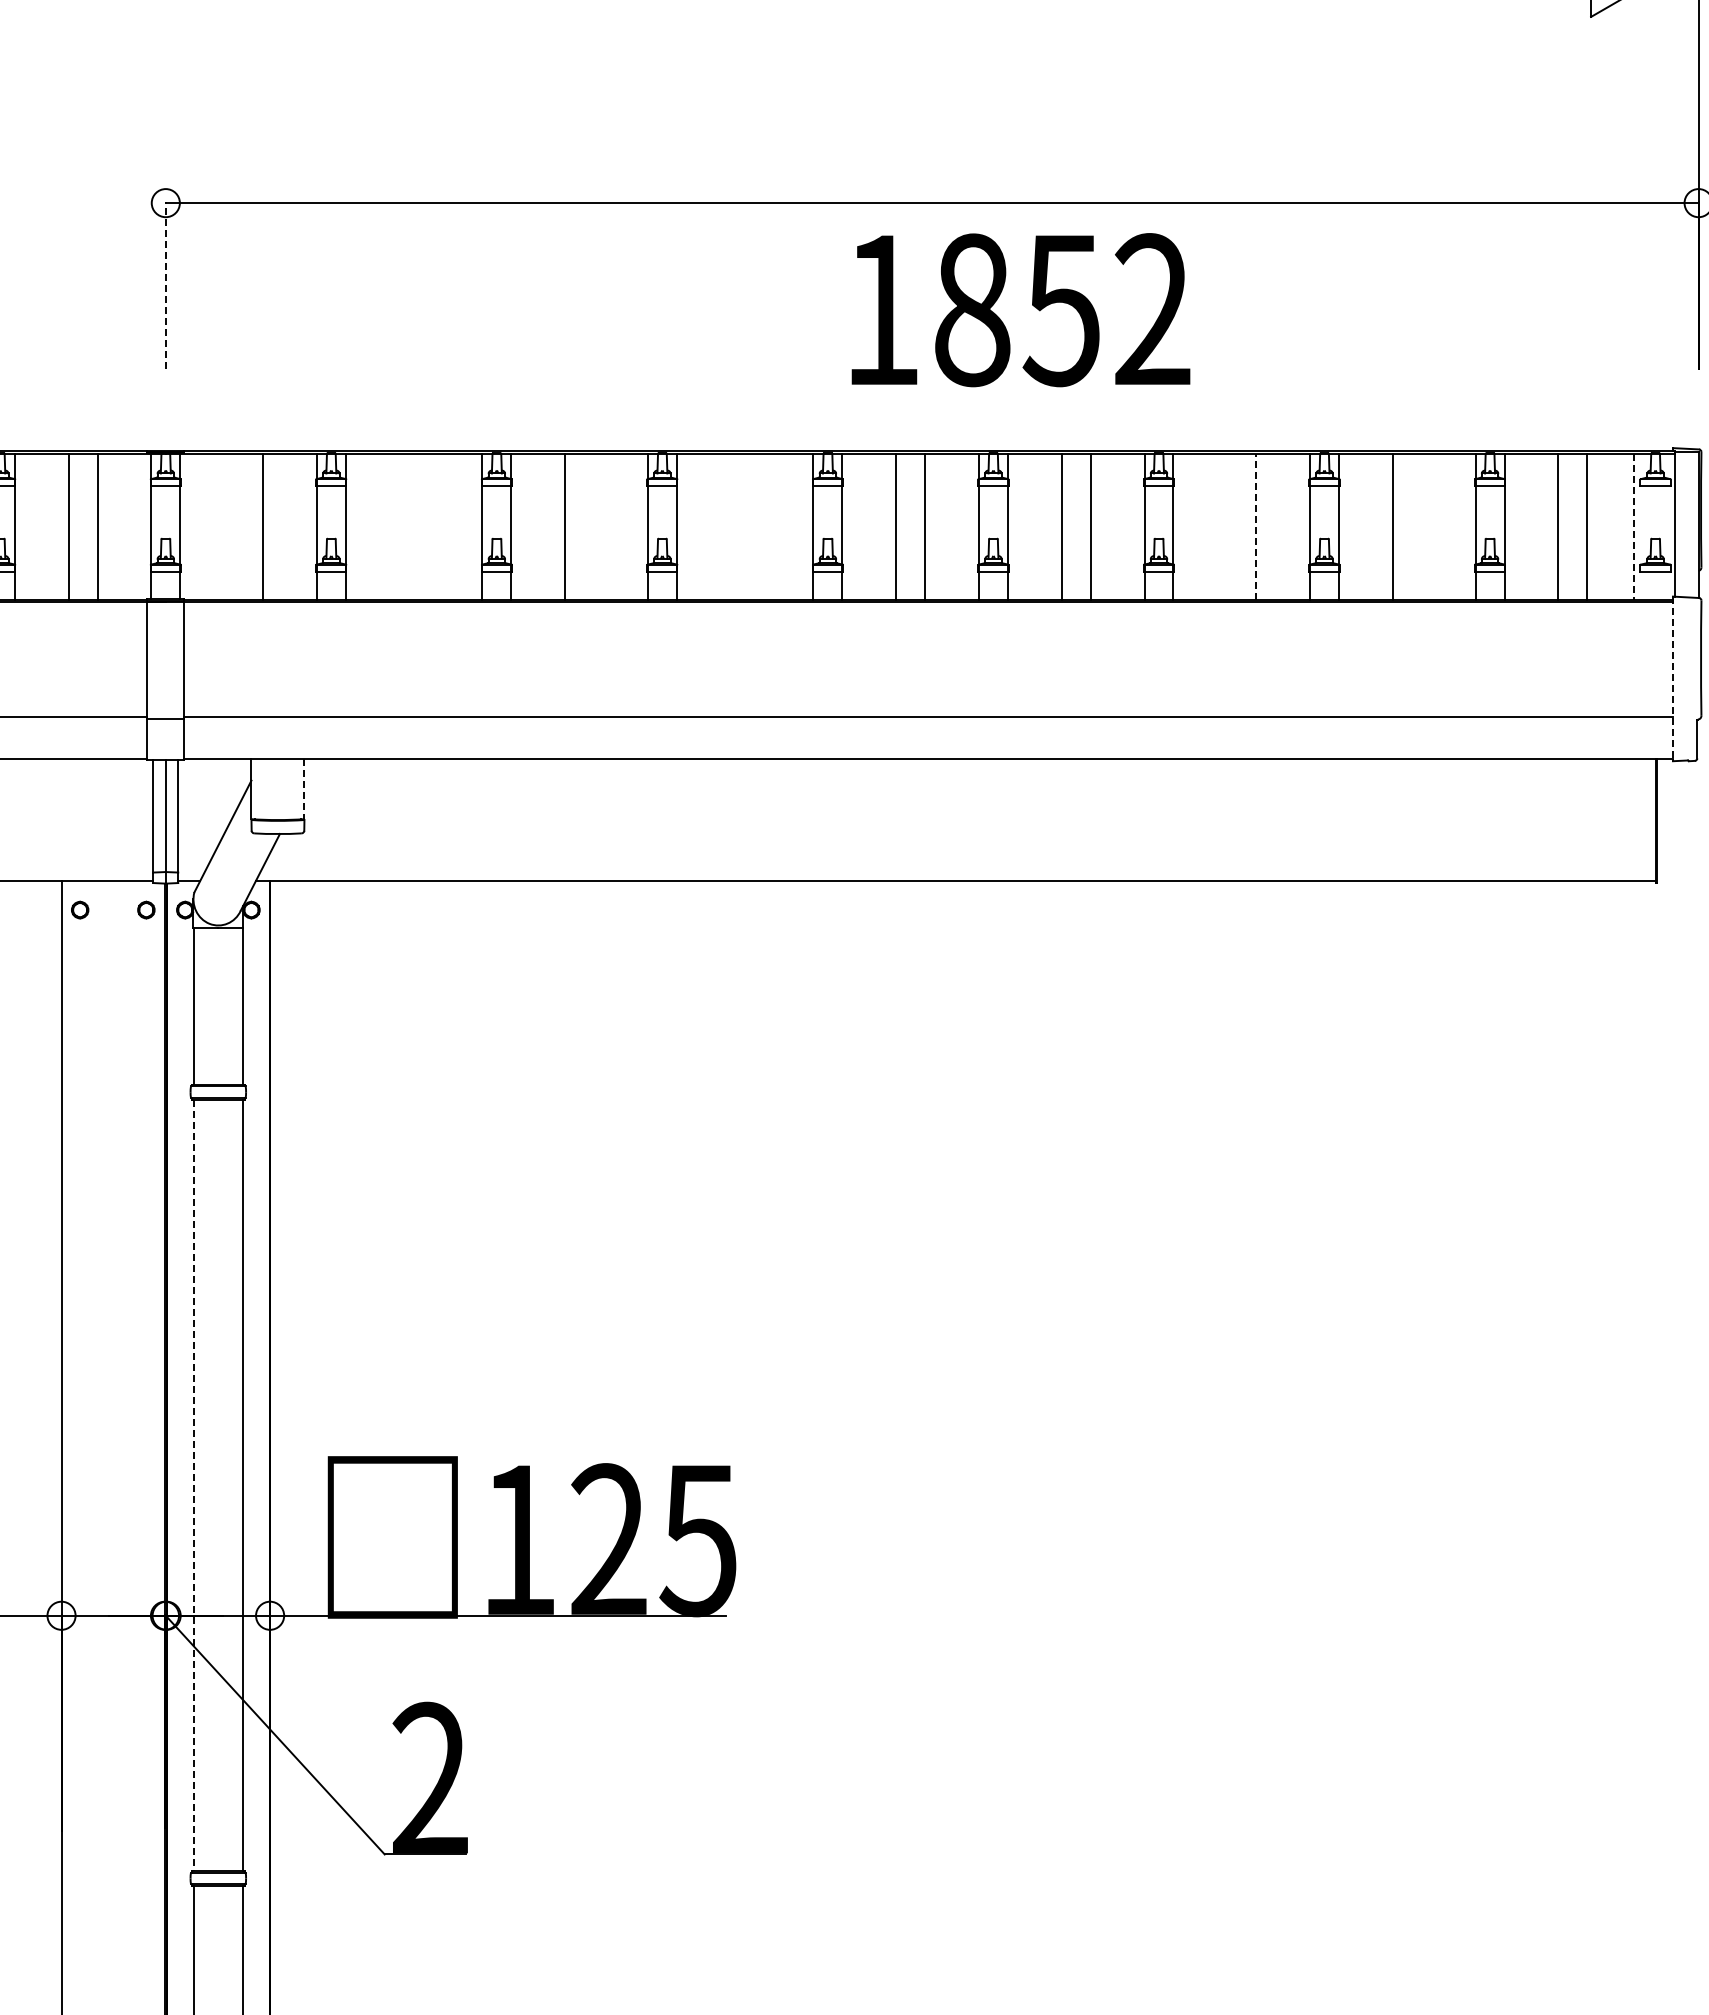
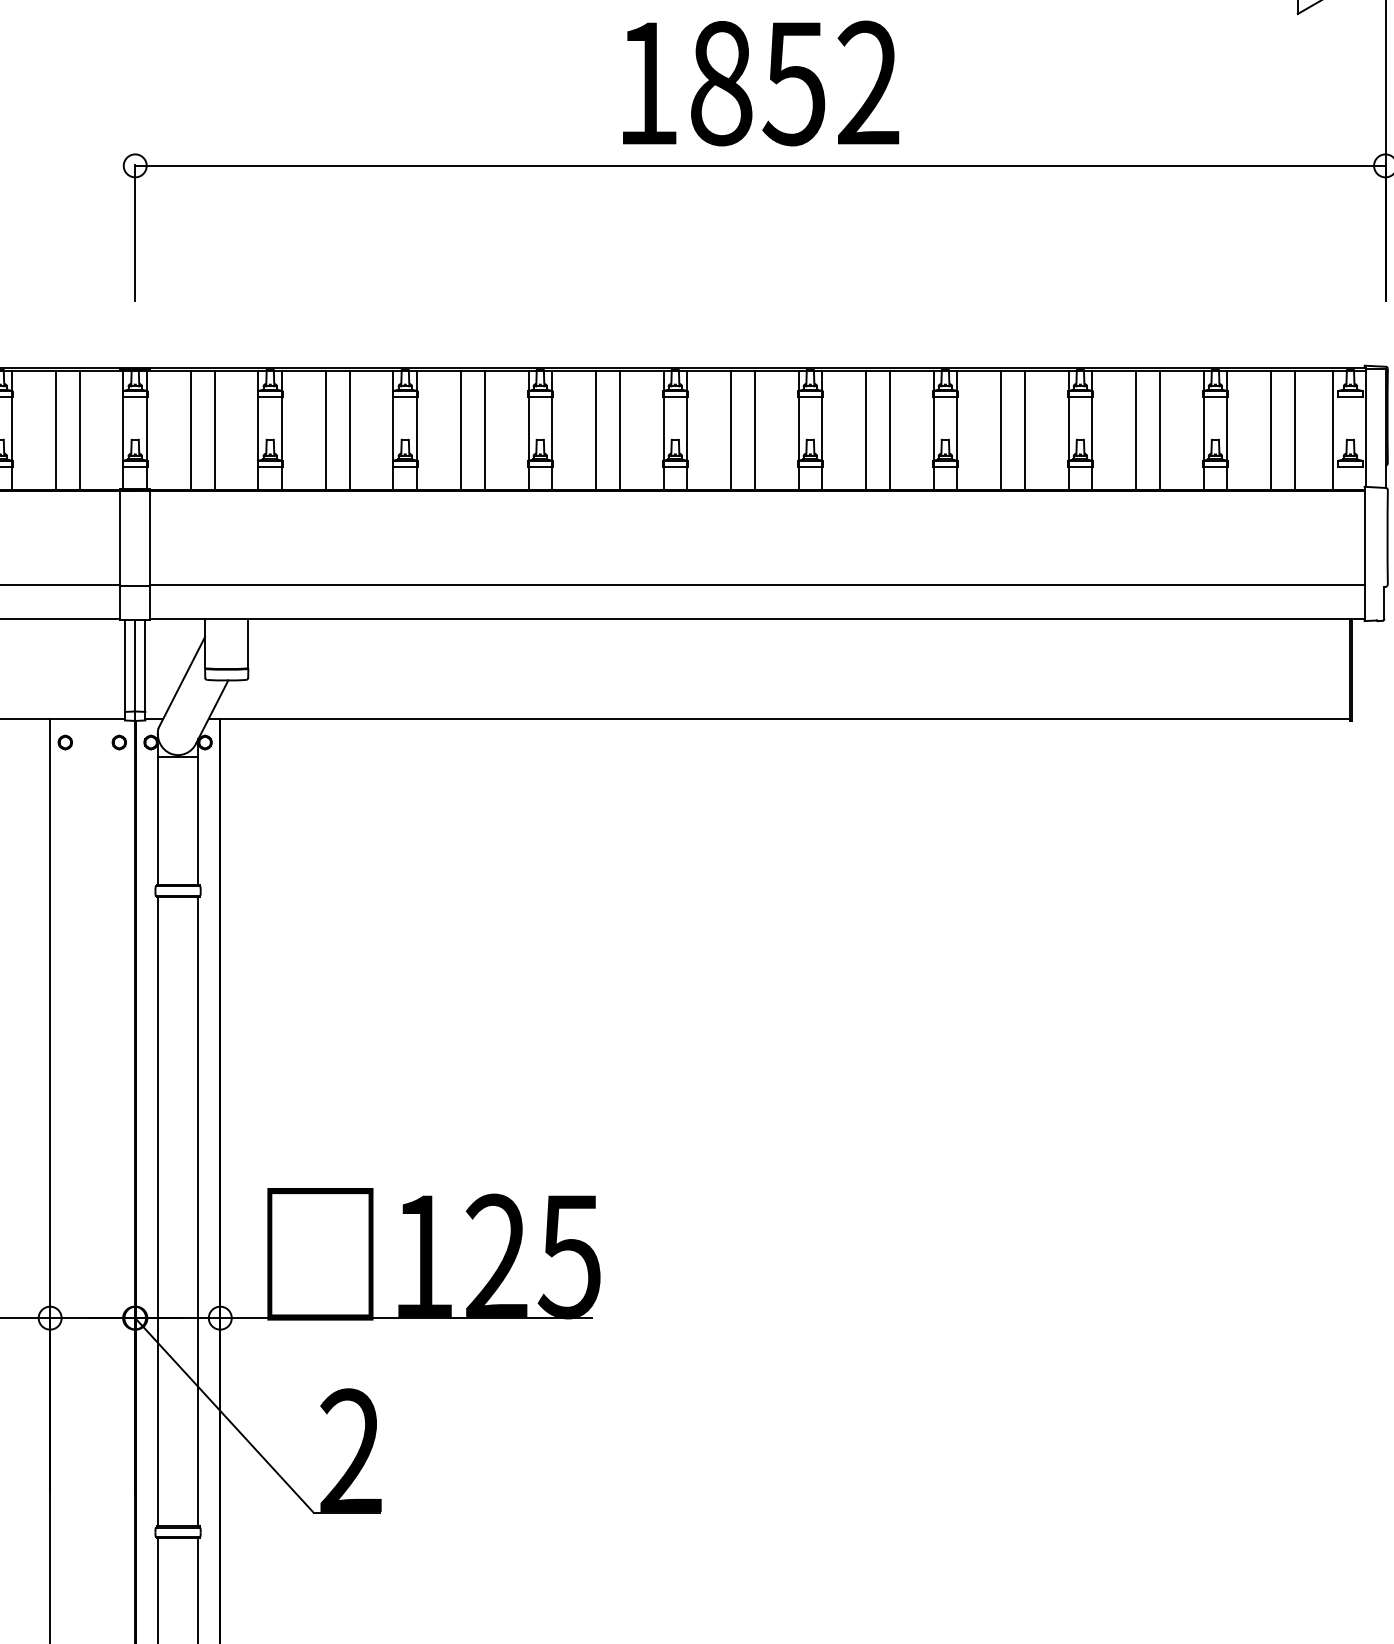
line: (165, 285) -> (134, 233), dashed -> solid
text: (1020, 310) -> (760, 83), moved
line: (234, 527) -> (191, 430), added
line: (399, 527) -> (325, 430), added
line: (428, 527) -> (349, 430), added
line: (594, 527) -> (484, 430), added
line: (730, 527) -> (595, 430), added
line: (759, 527) -> (619, 430), added
line: (1227, 527) -> (1001, 430), added
line: (1256, 527) -> (1024, 430), dashed -> solid
line: (1421, 527) -> (1159, 430), added
line: (1633, 527) -> (1332, 430), dashed -> solid
line: (1672, 678) -> (1364, 553), dashed -> solid
line: (304, 789) -> (248, 644), dashed -> solid
line: (193, 1485) -> (157, 1211), dashed -> solid

